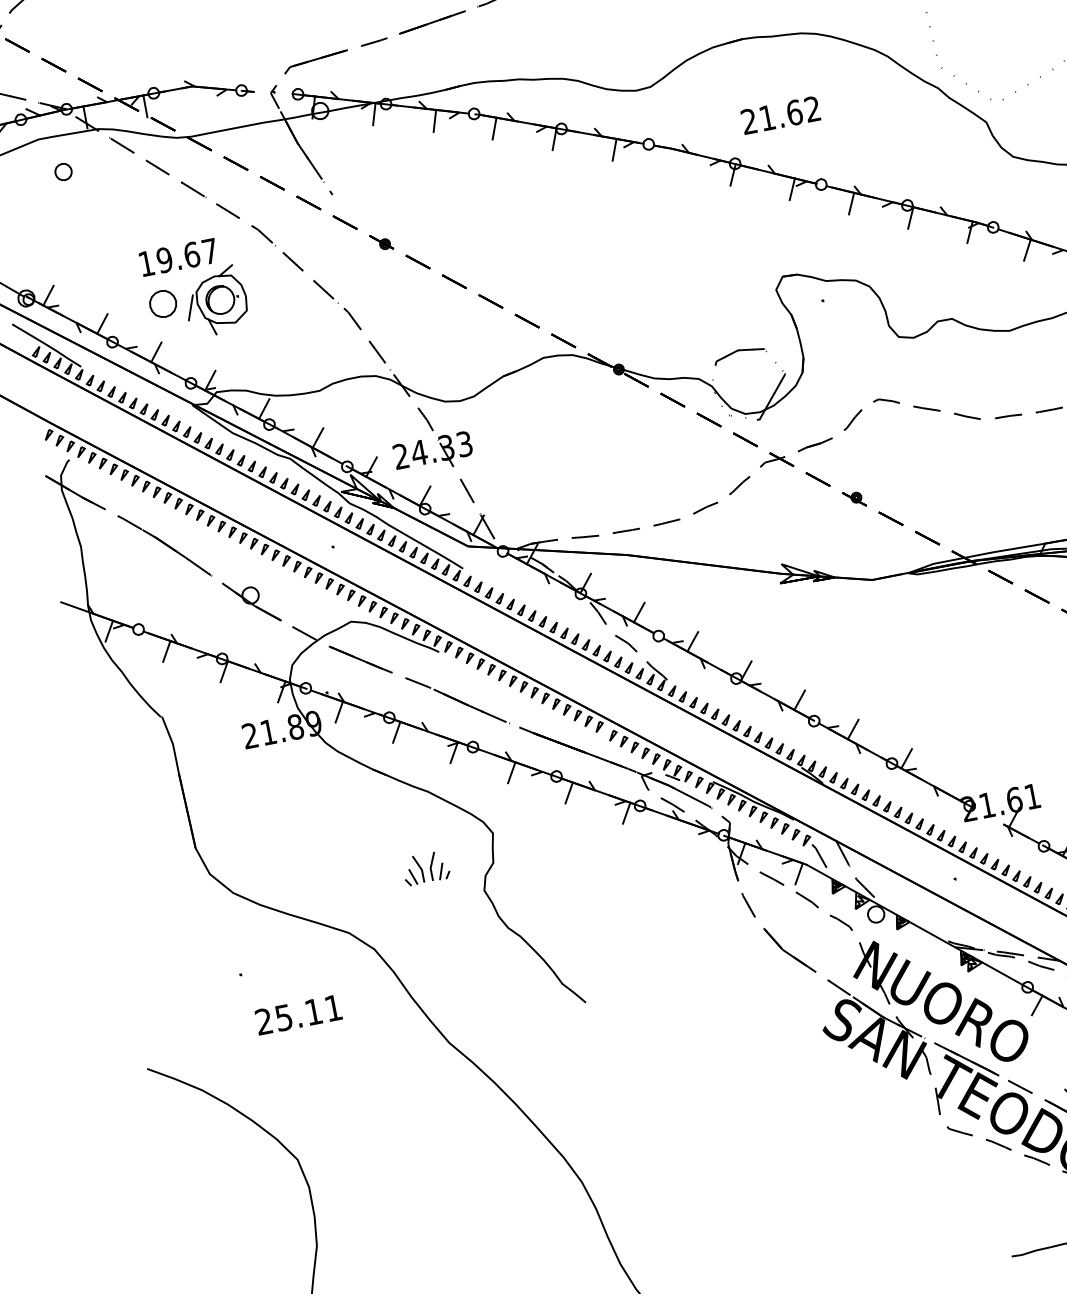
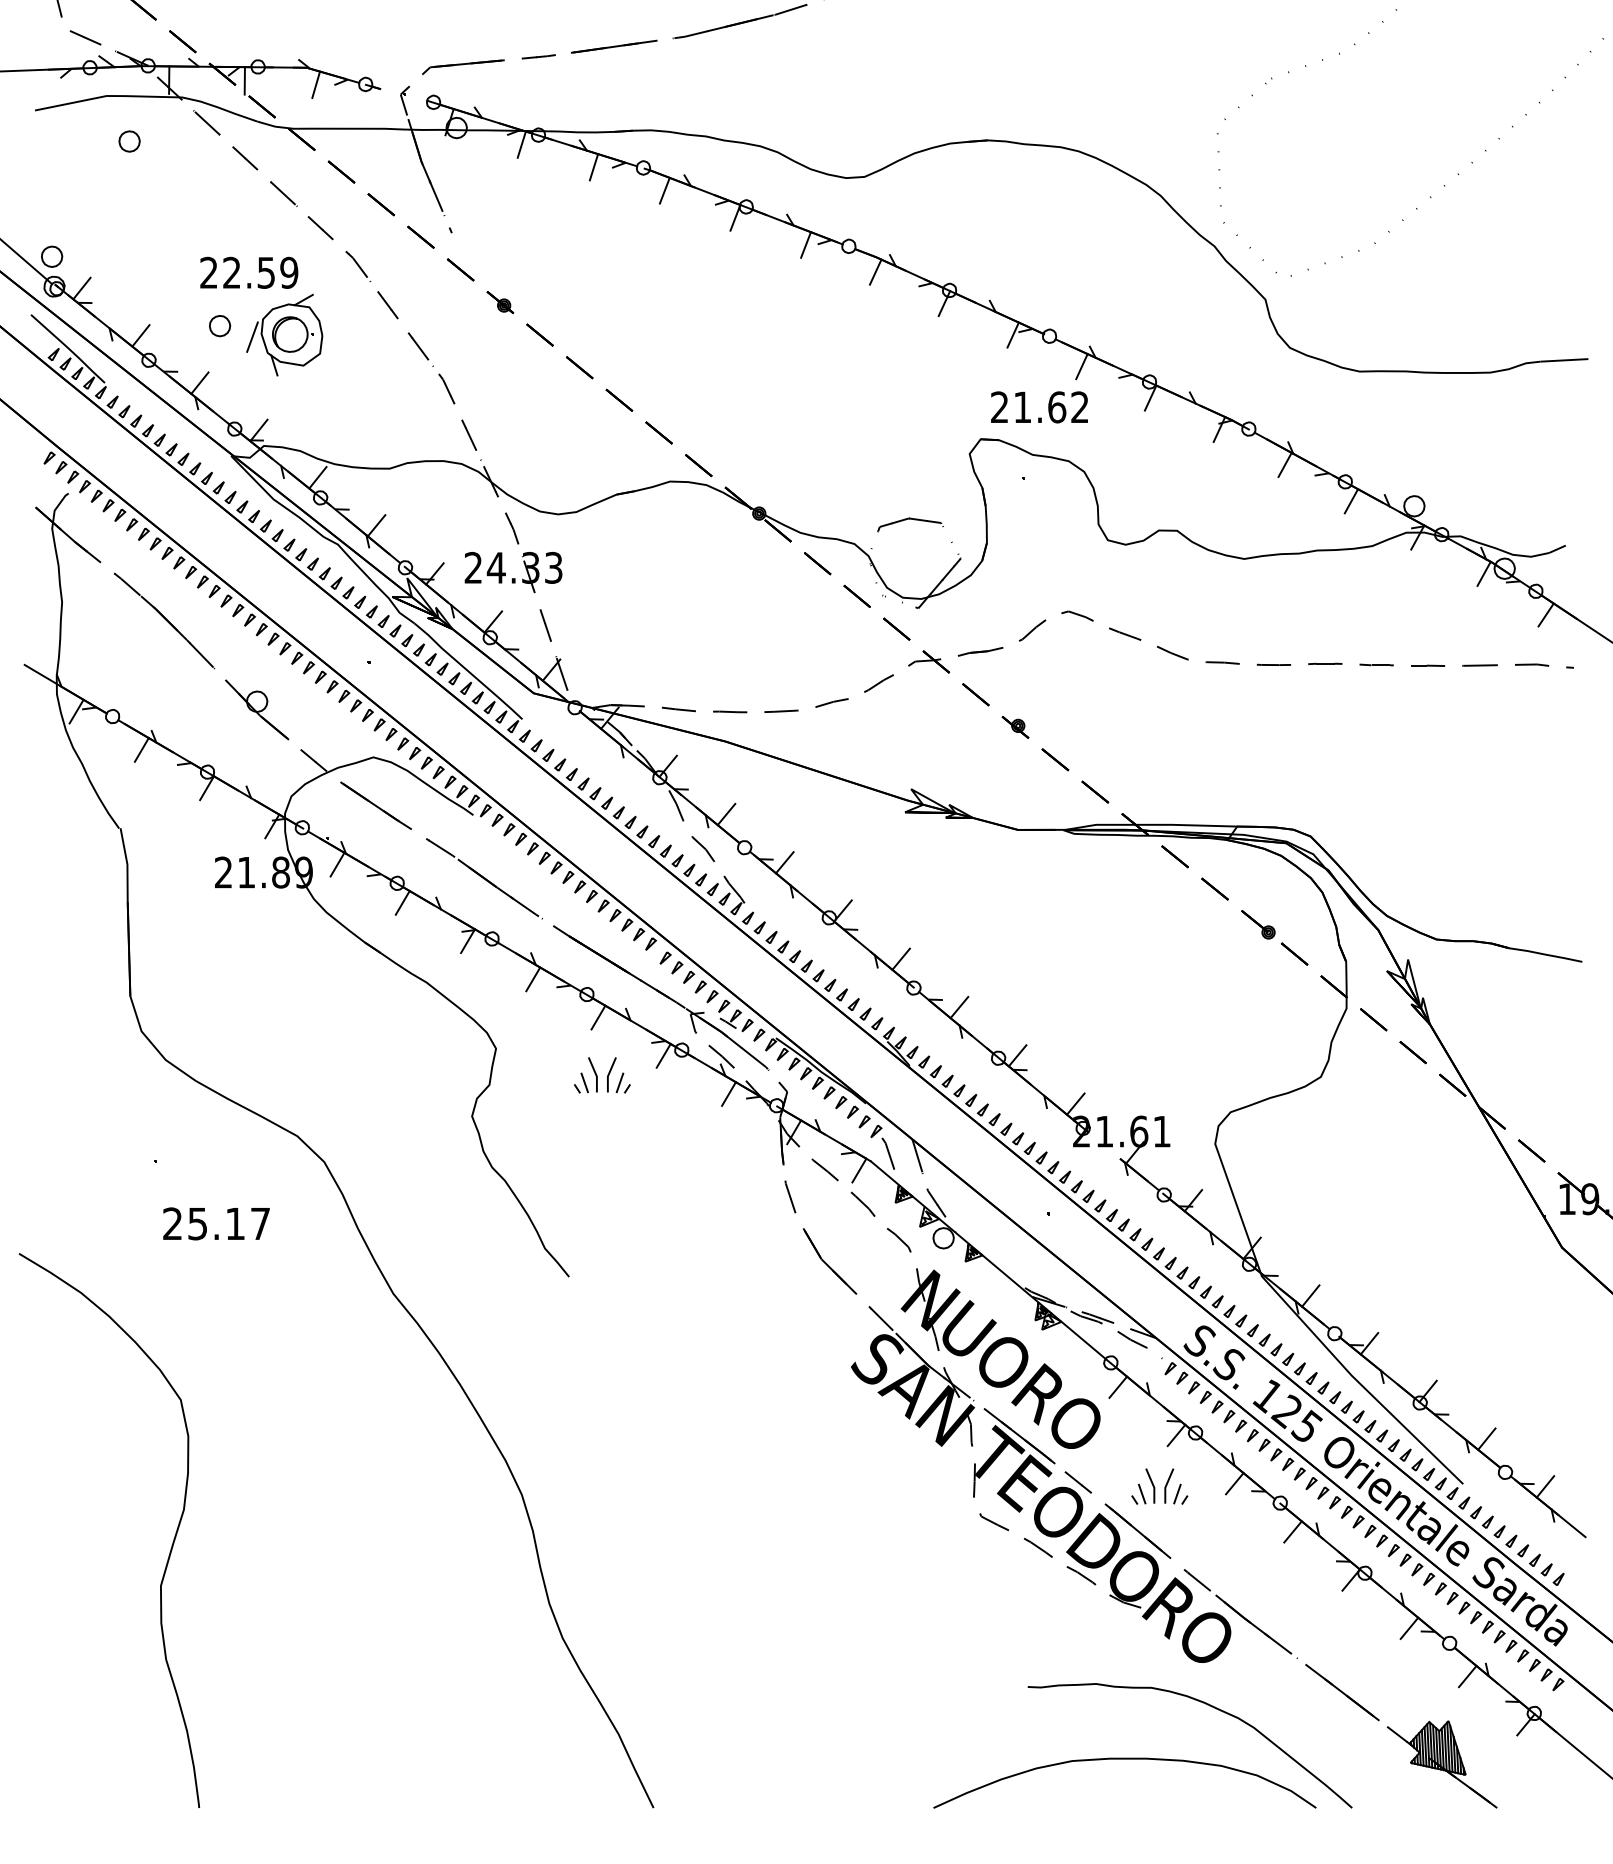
line: (202, 98) -> (316, 84), added
text: (780, 115) -> (1039, 407), moved
line: (673, 160) -> (875, 271), added
text: (178, 257) -> (249, 272), 19.67 -> 22.59
part: (20, 274) -> (52, 256), added
part: (163, 304) -> (220, 326), size x0.62
line: (959, 787) -> (1075, 1103), added
line: (683, 833) -> (728, 1093), added
part: (426, 868) -> (602, 1075), moved
text: (333, 1007) -> (260, 1223), 25.11 -> 25.17

